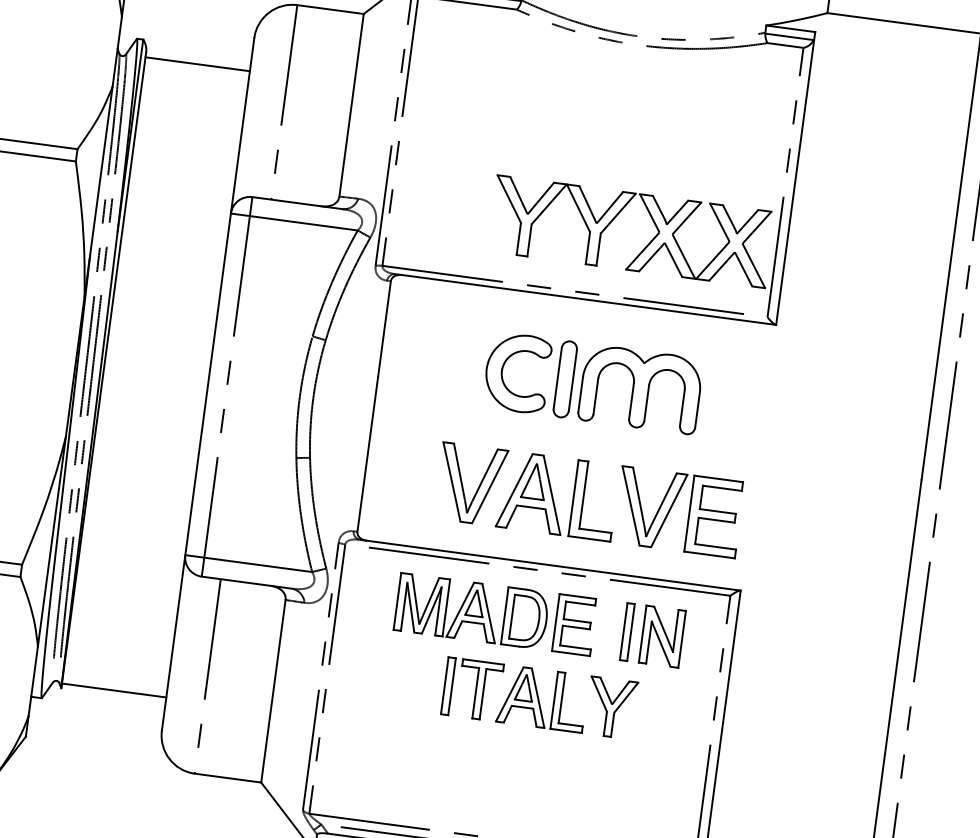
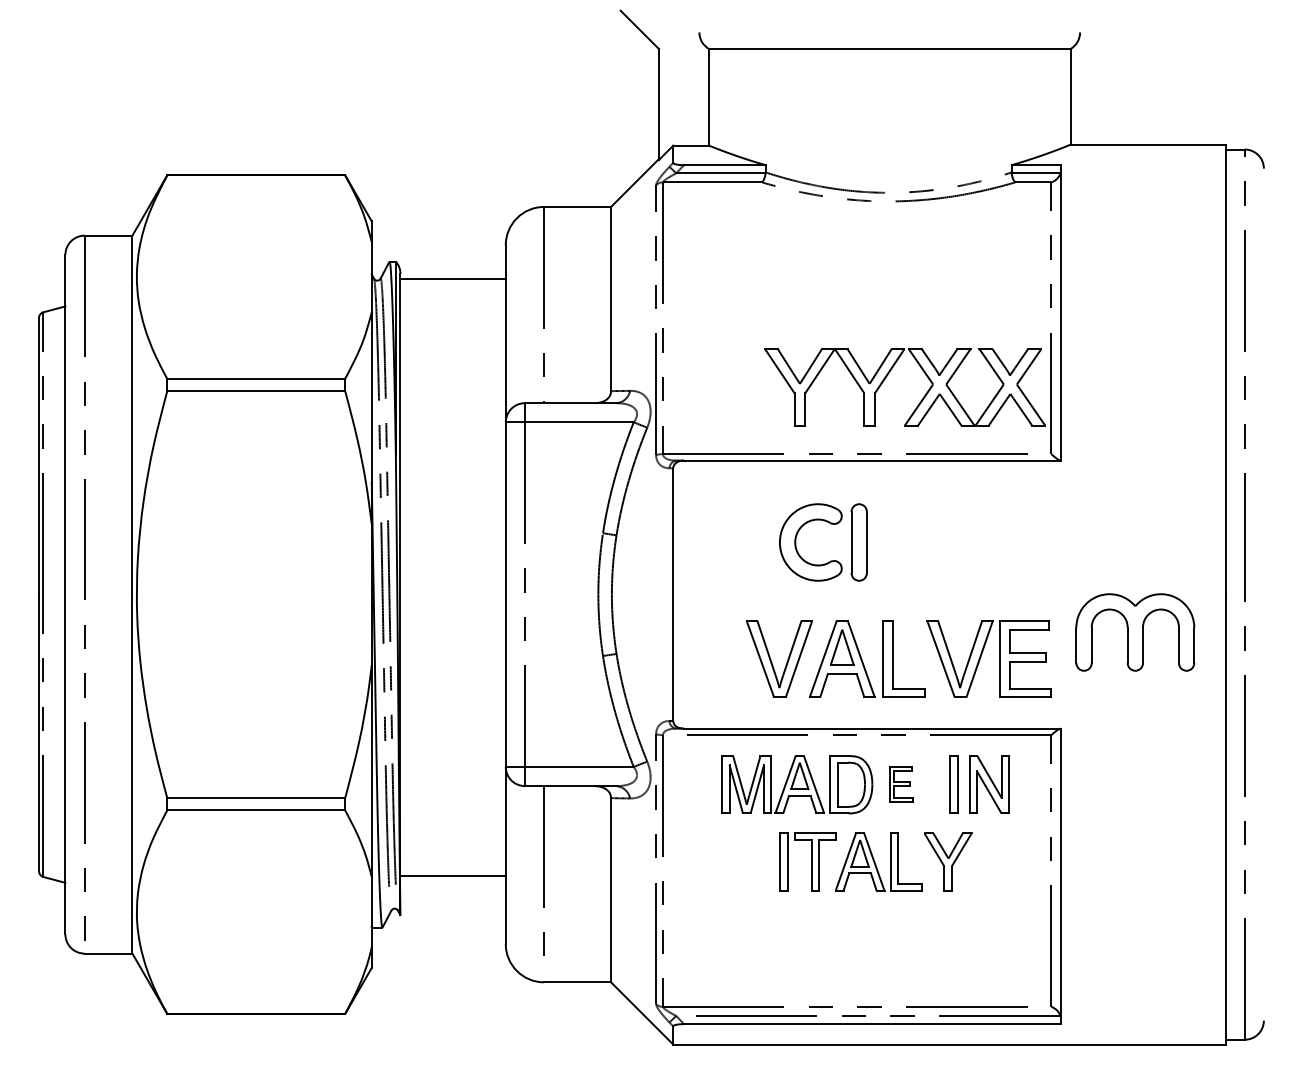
part: (640, 389) -> (1135, 632), moved
part: (574, 624) -> (900, 784), size x0.6
line: (113, 690) -> (452, 875), moved

